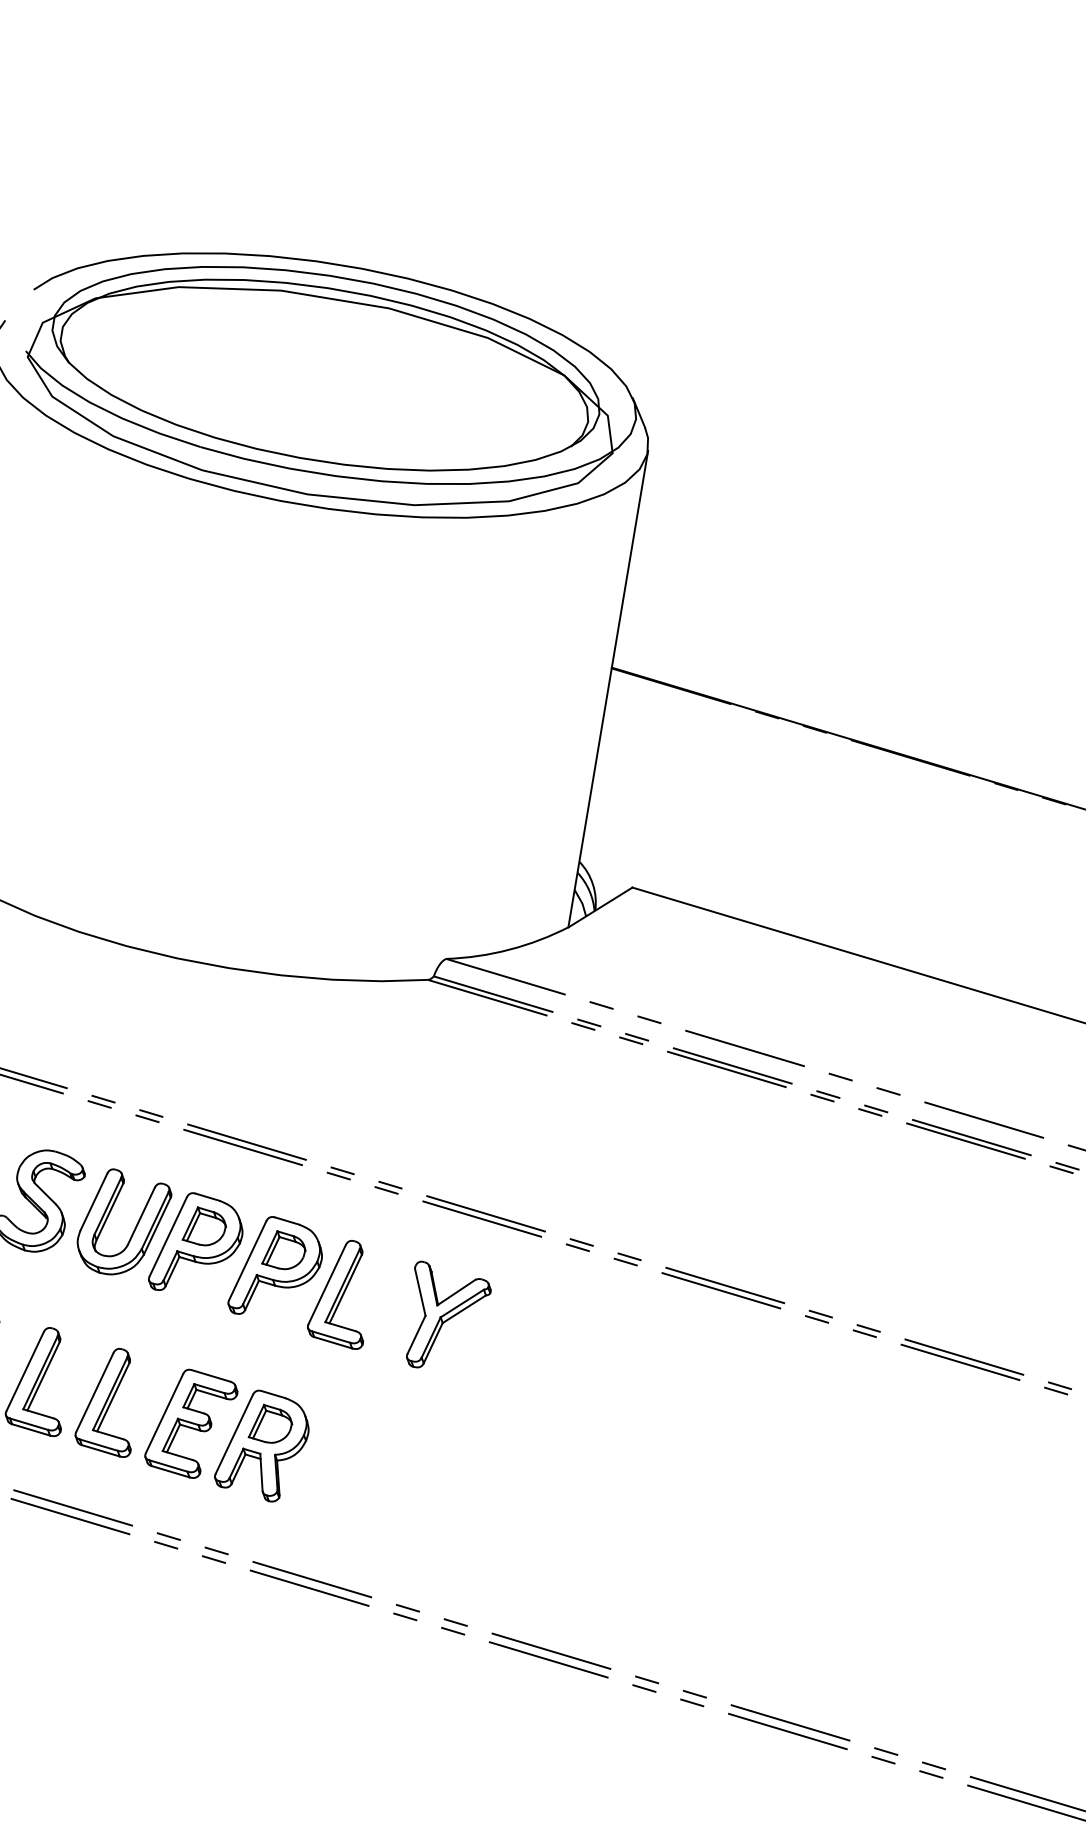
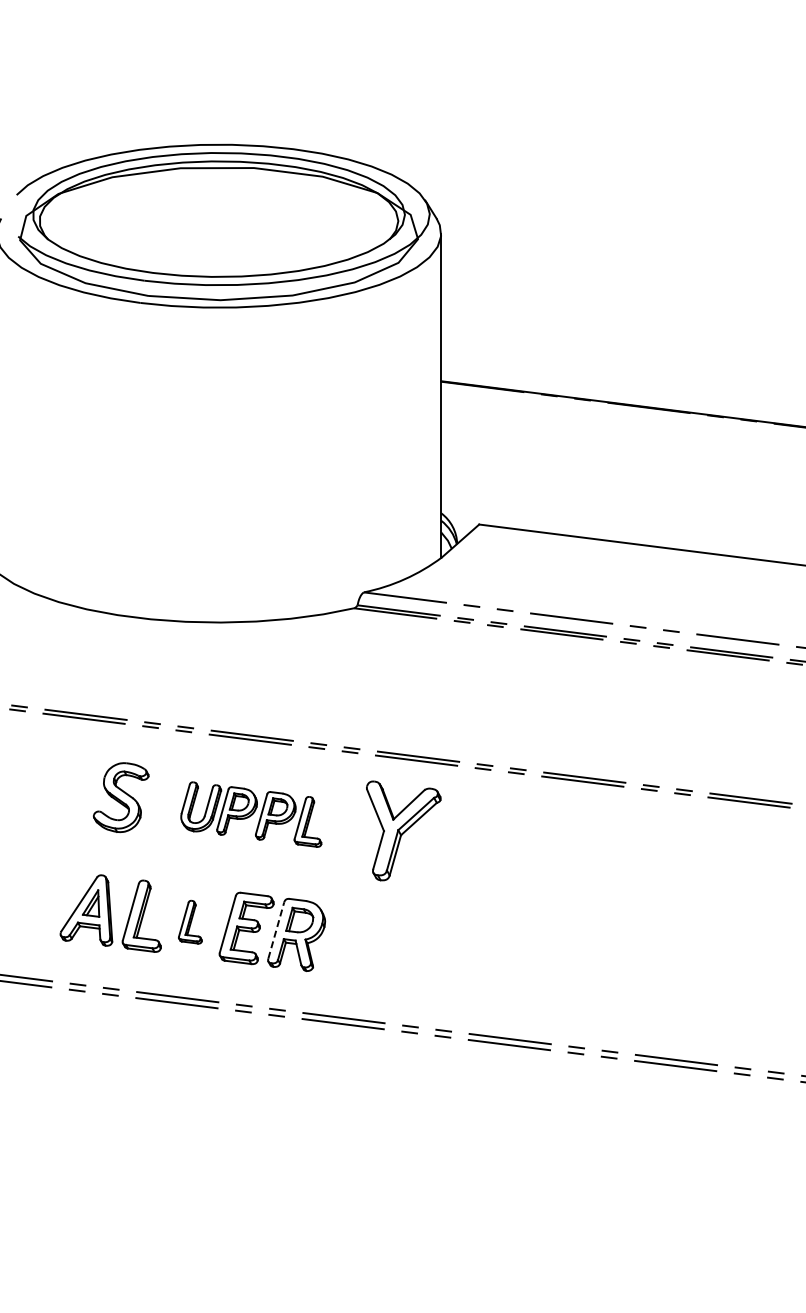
part: (226, 1257) -> (251, 814), size x0.7
part: (445, 1318) -> (403, 830), size x1.4
part: (110, 1399) -> (190, 921), size x0.6
line: (234, 1434) -> (276, 930), solid -> dashed

